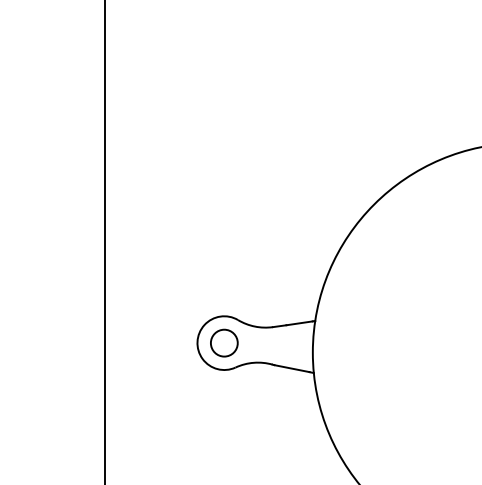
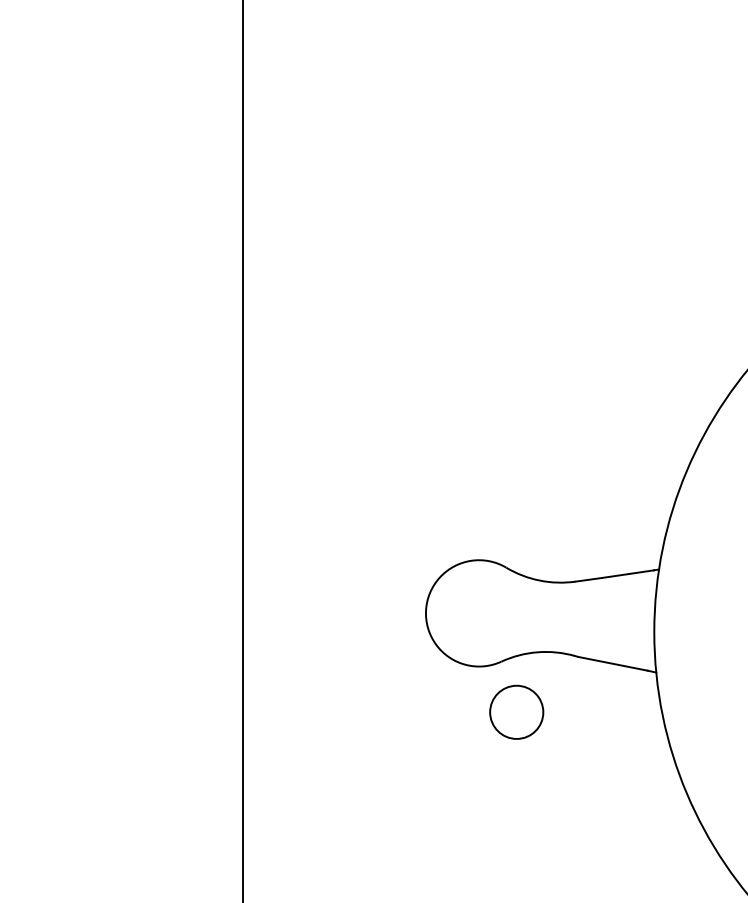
circle: (224, 342) -> (517, 711), moved

